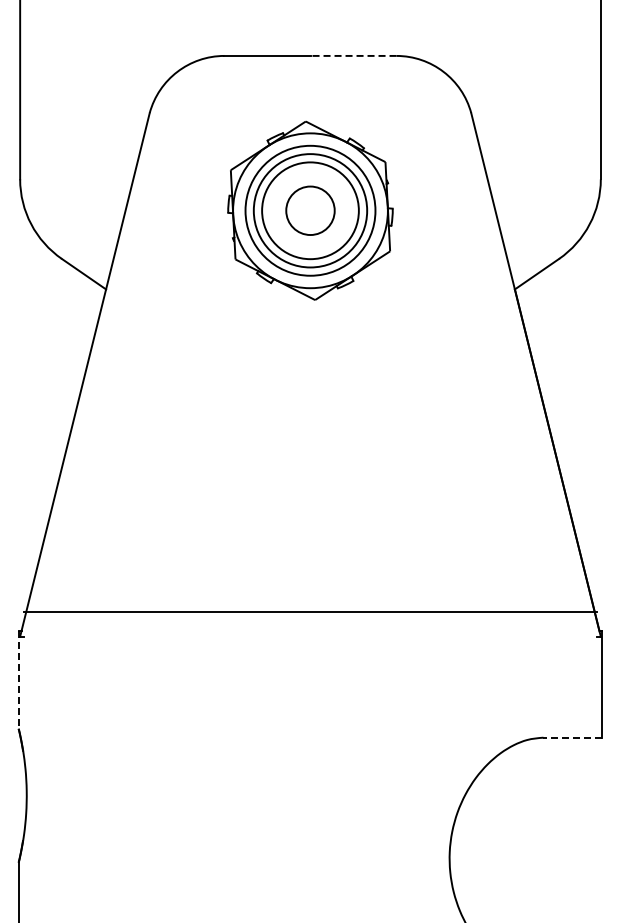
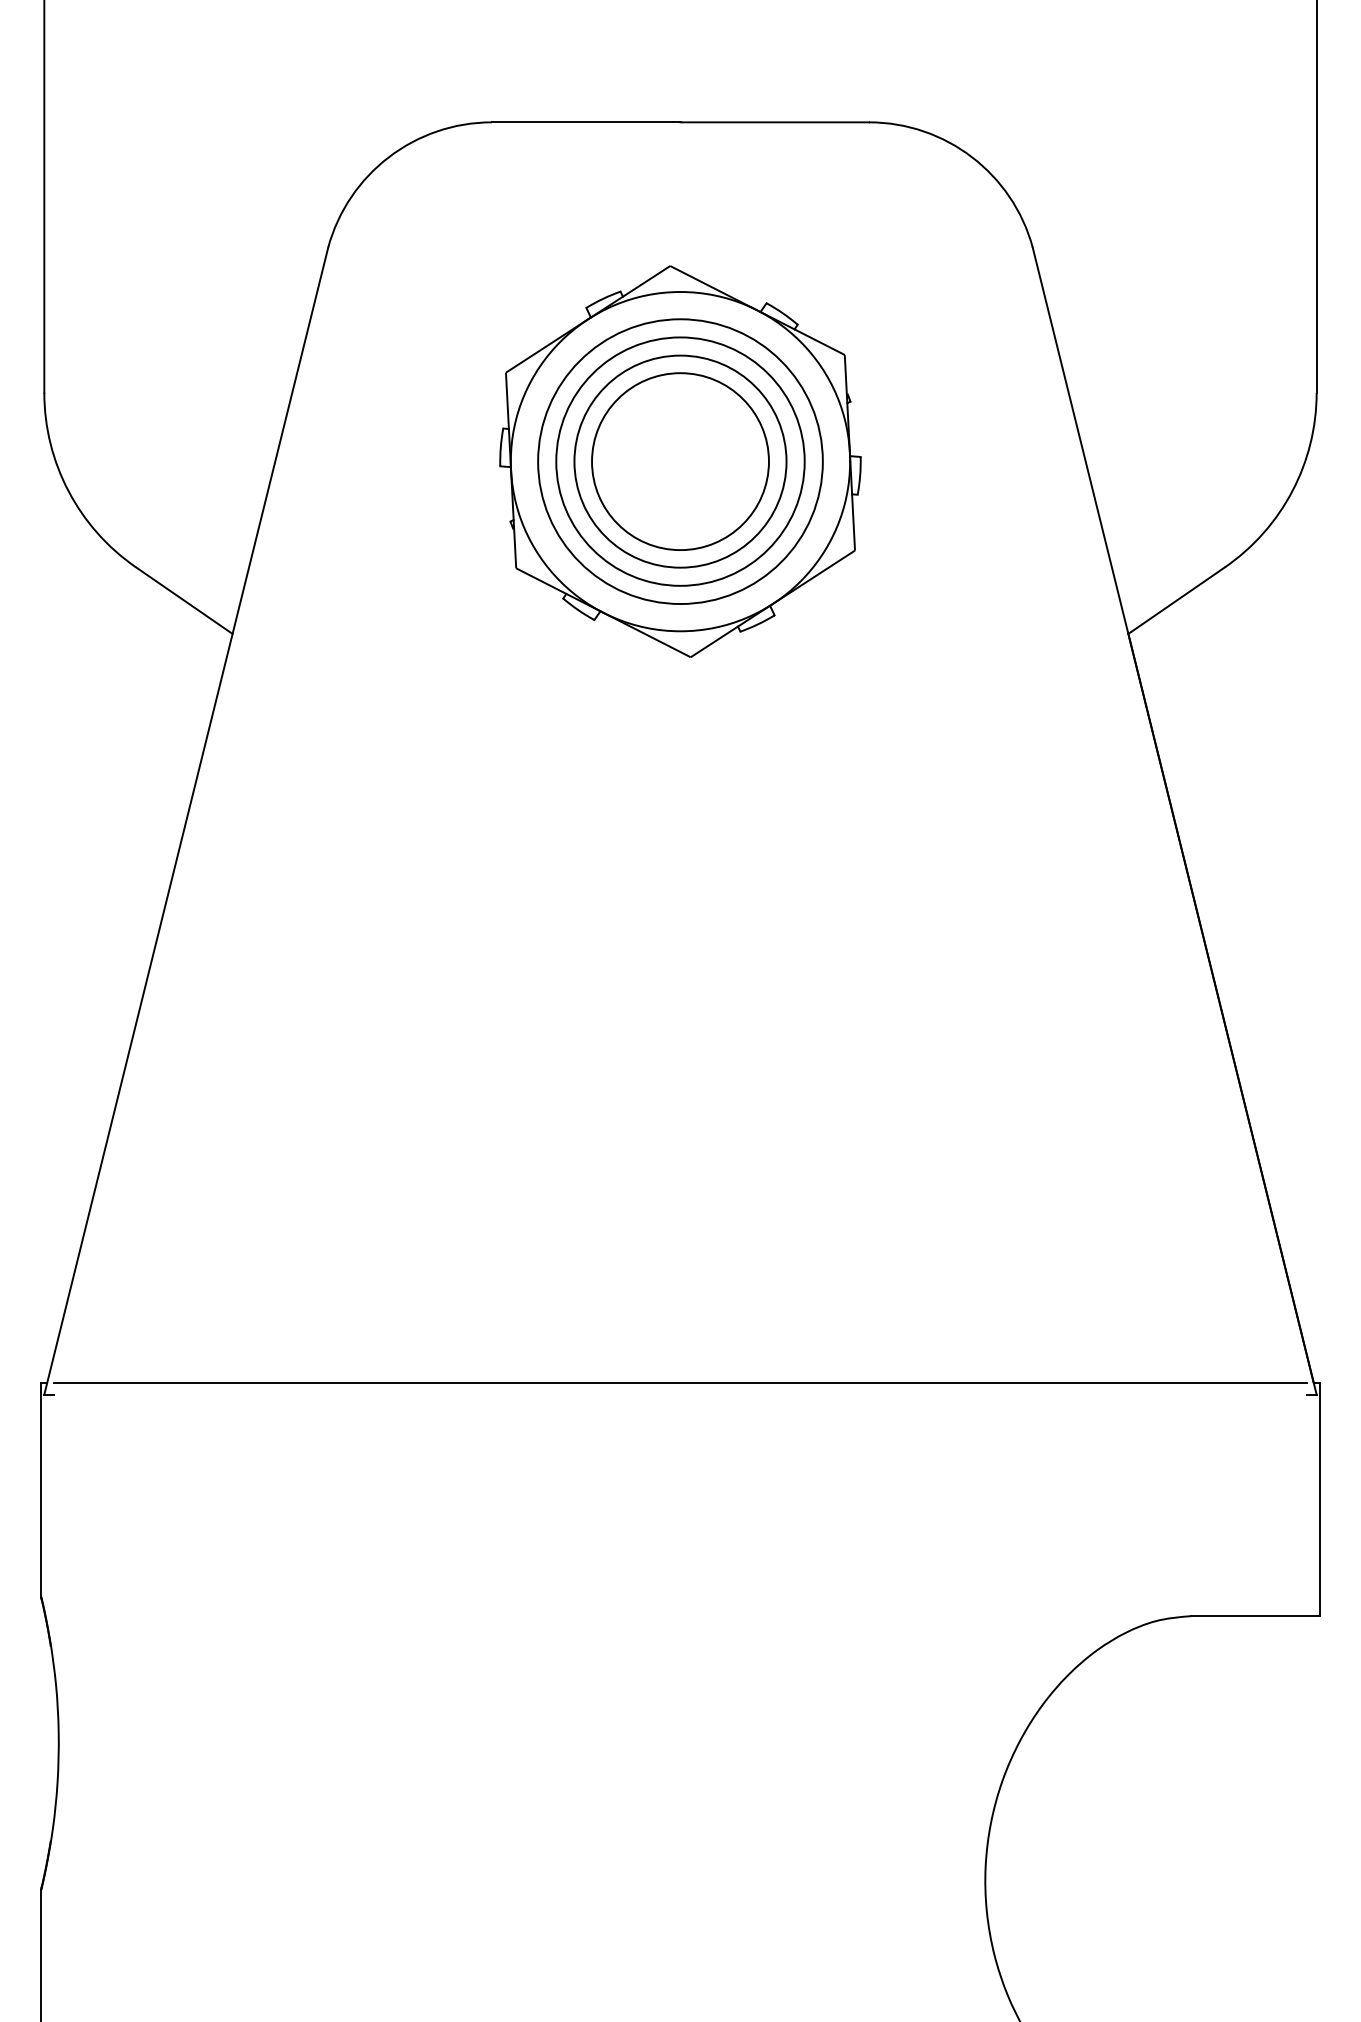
line: (353, 55) -> (774, 121), dashed -> solid
circle: (310, 210) -> (680, 461), size x1.67
line: (310, 612) -> (680, 1383), moved
line: (18, 680) -> (40, 1490), dashed -> solid
line: (572, 737) -> (1254, 1615), dashed -> solid

